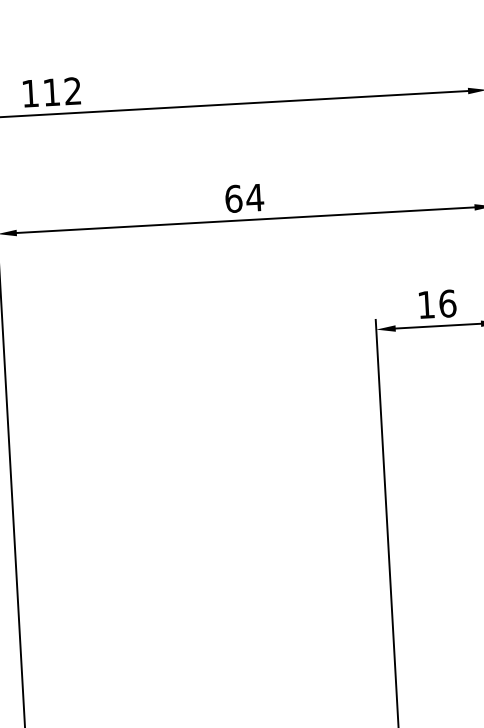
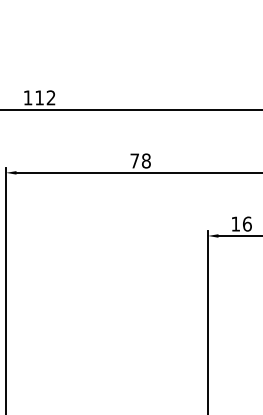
text: (244, 197) -> (140, 160), 64 -> 78

